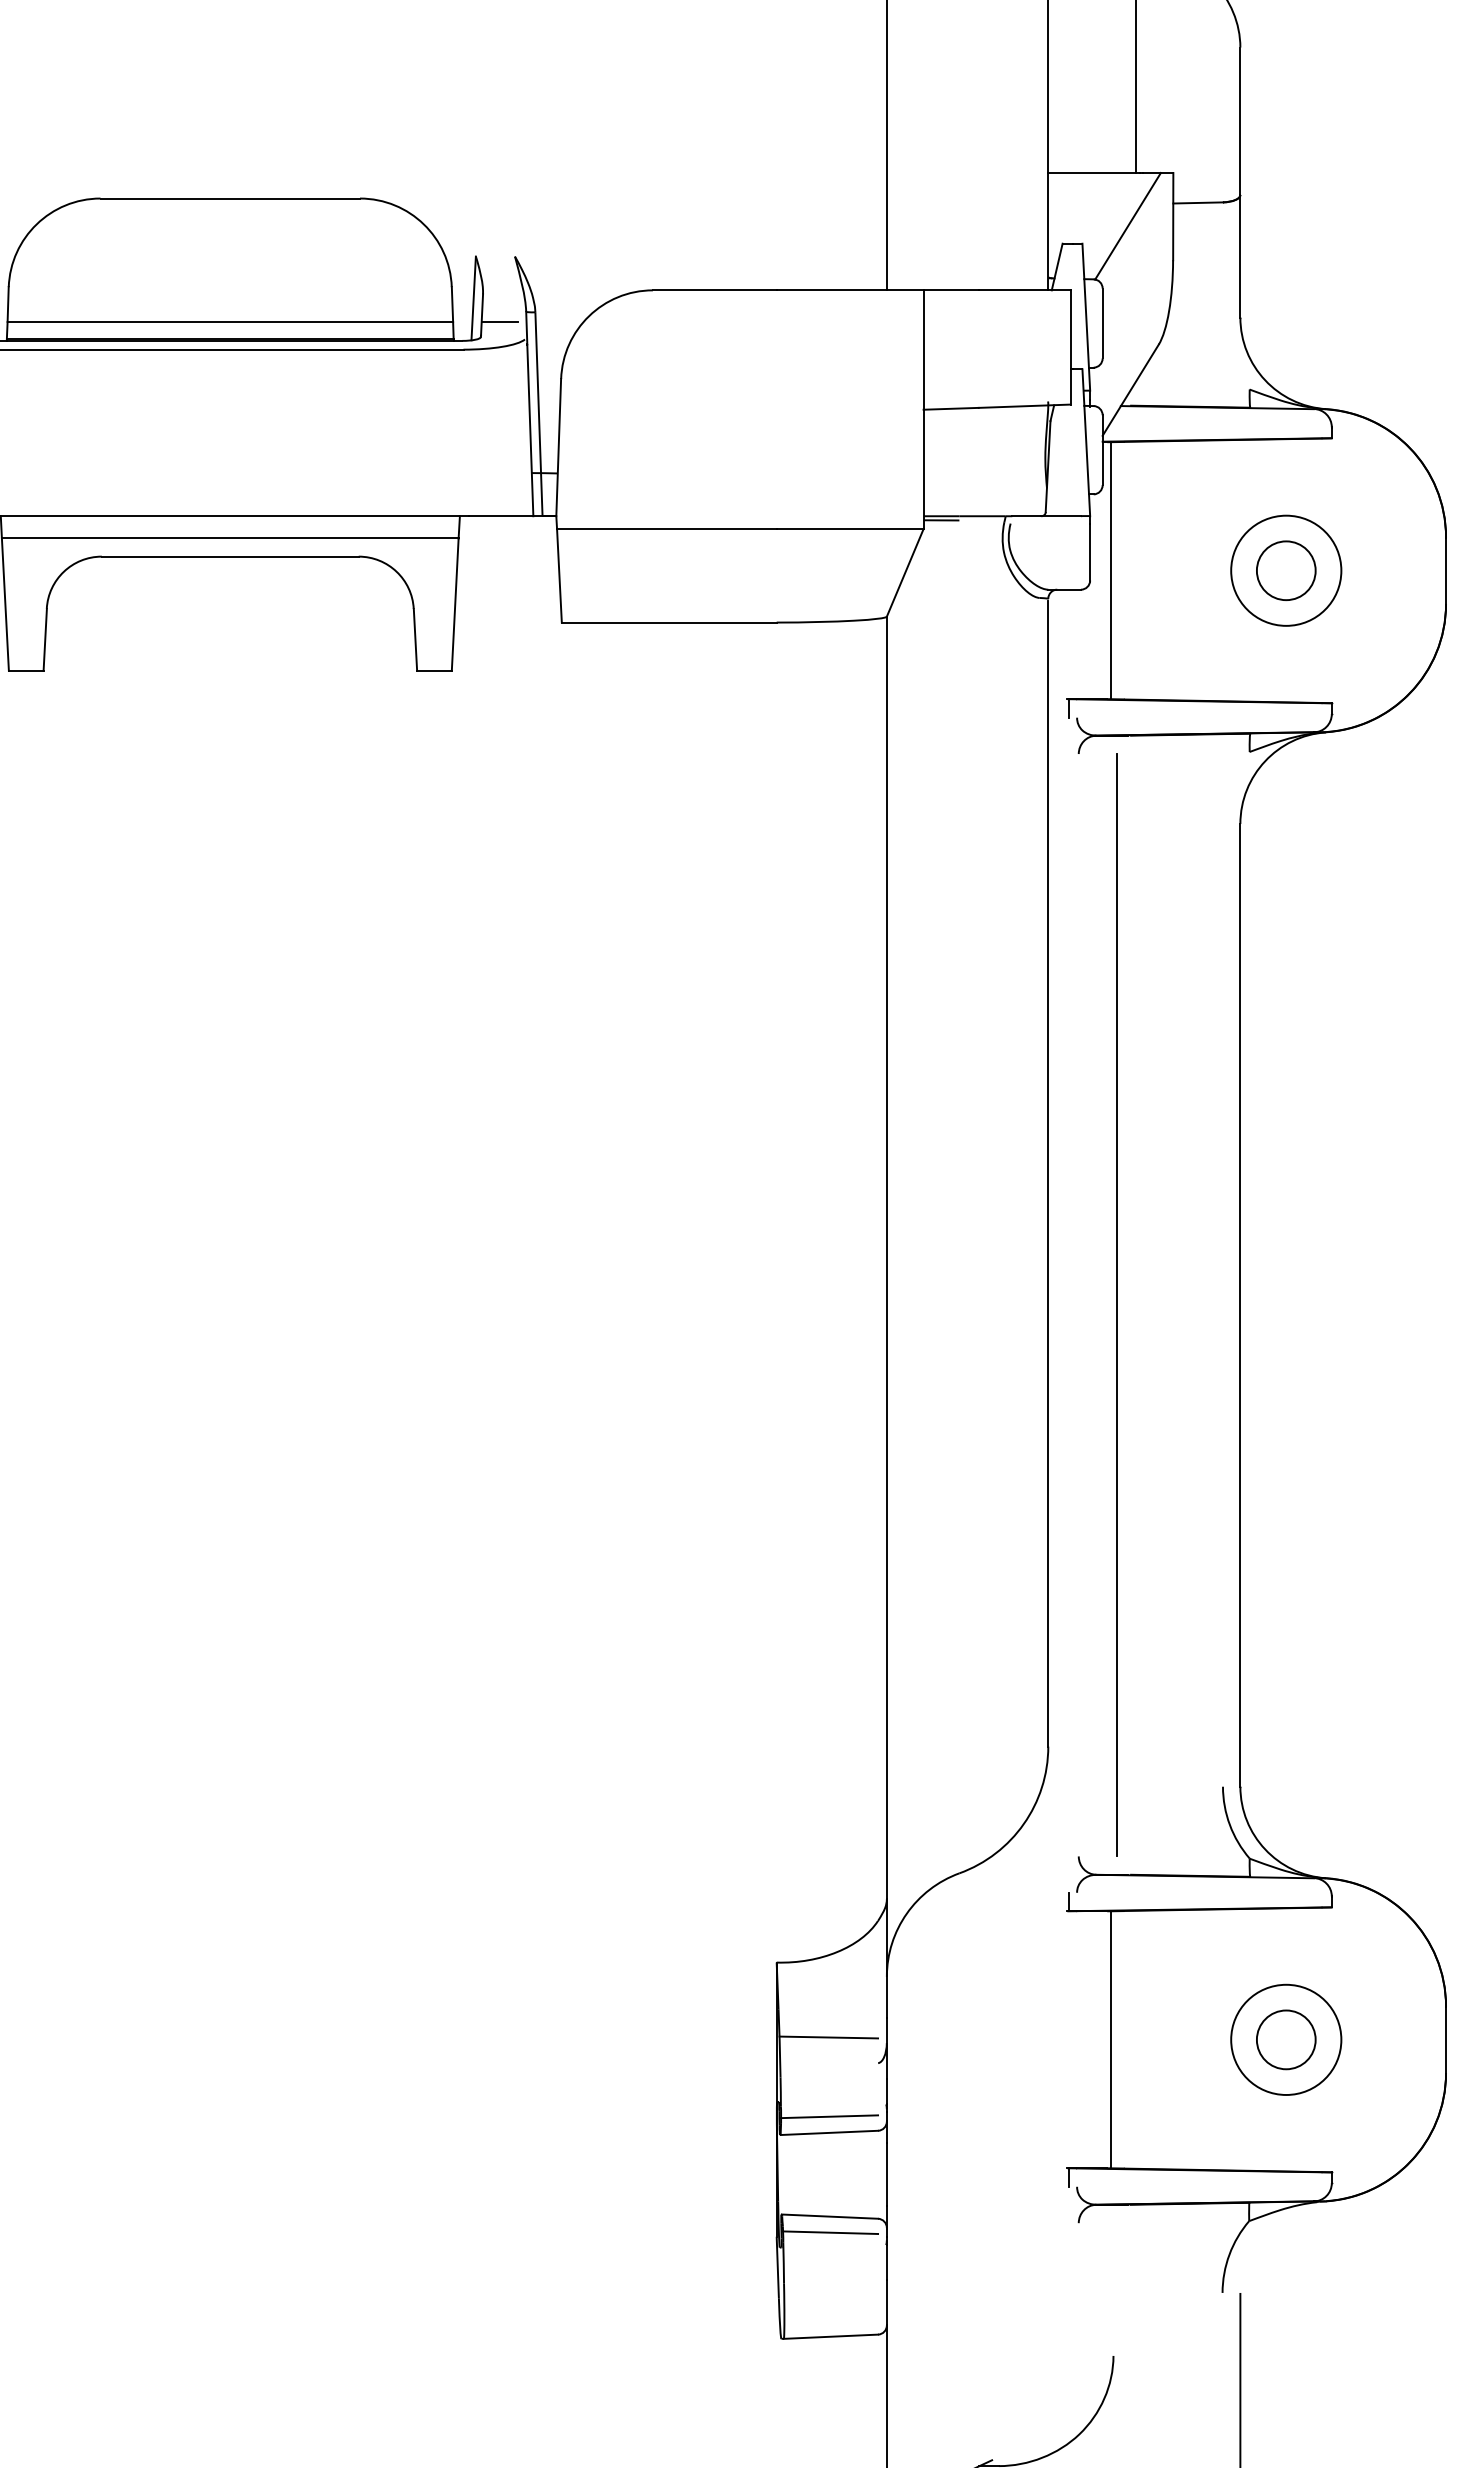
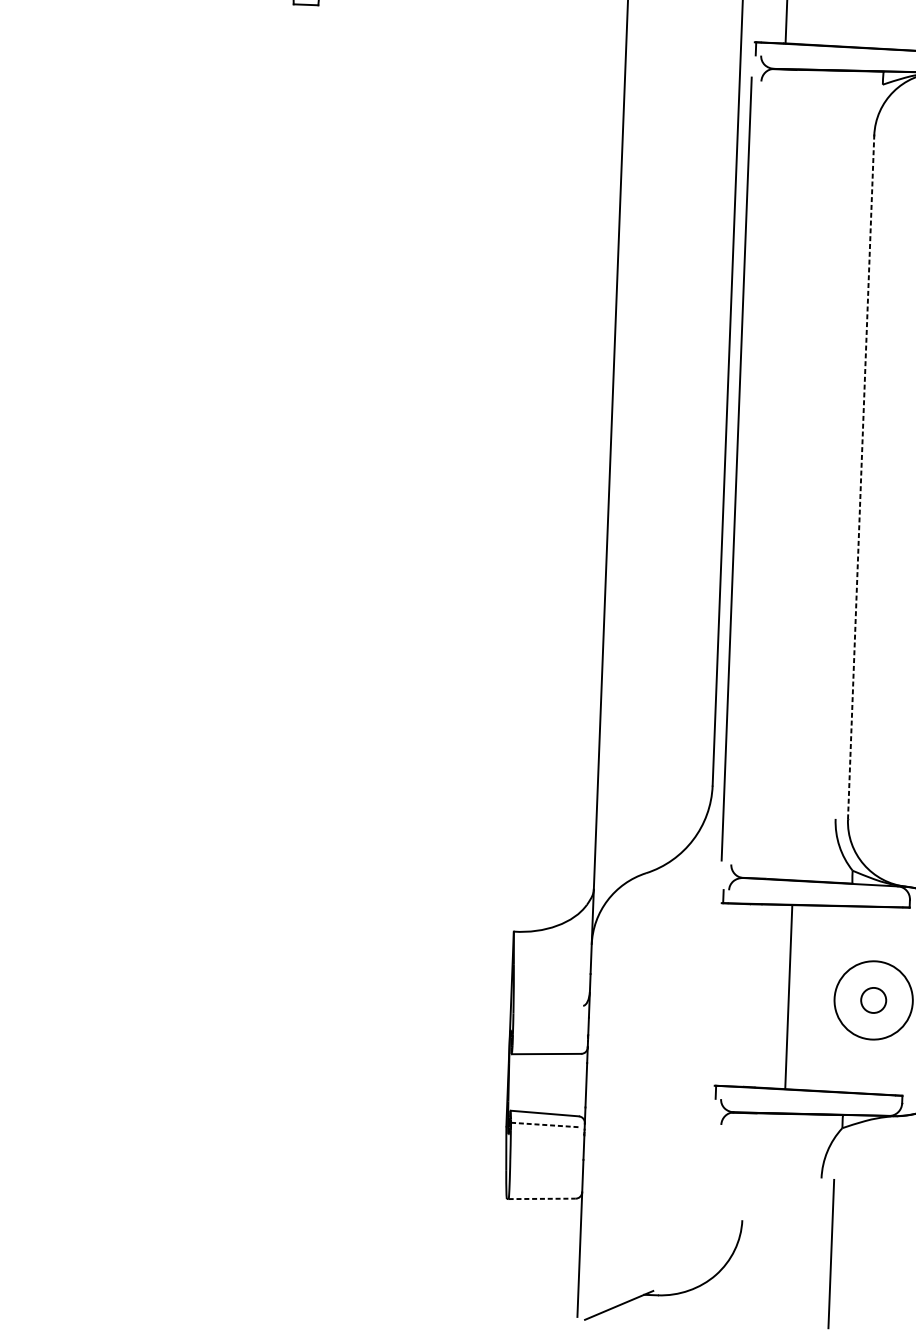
line: (1116, 1304) -> (736, 468), moved
line: (1240, 1304) -> (861, 476), solid -> dashed
line: (828, 2037) -> (548, 986), removed
line: (1110, 2039) -> (788, 996), moved
circle: (1285, 2039) -> (873, 1000), size x0.6
line: (829, 2116) -> (547, 1042), removed
line: (831, 2232) -> (545, 1124), solid -> dashed
line: (831, 2336) -> (542, 1198), solid -> dashed

